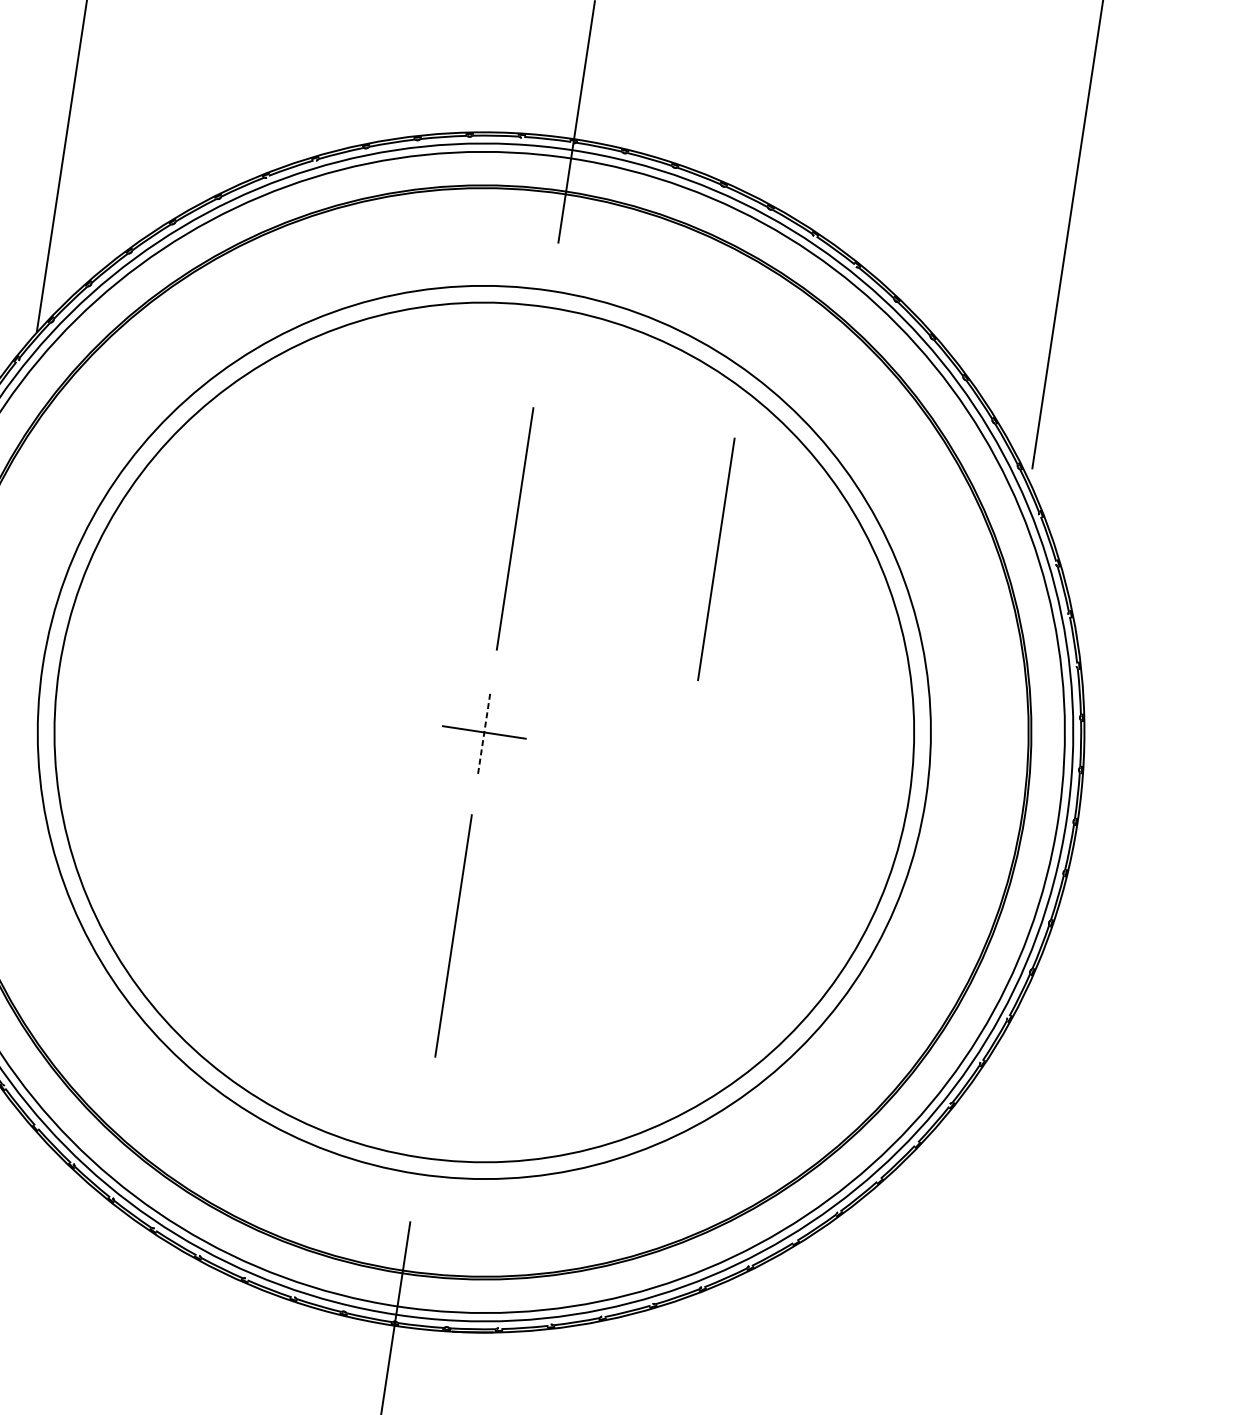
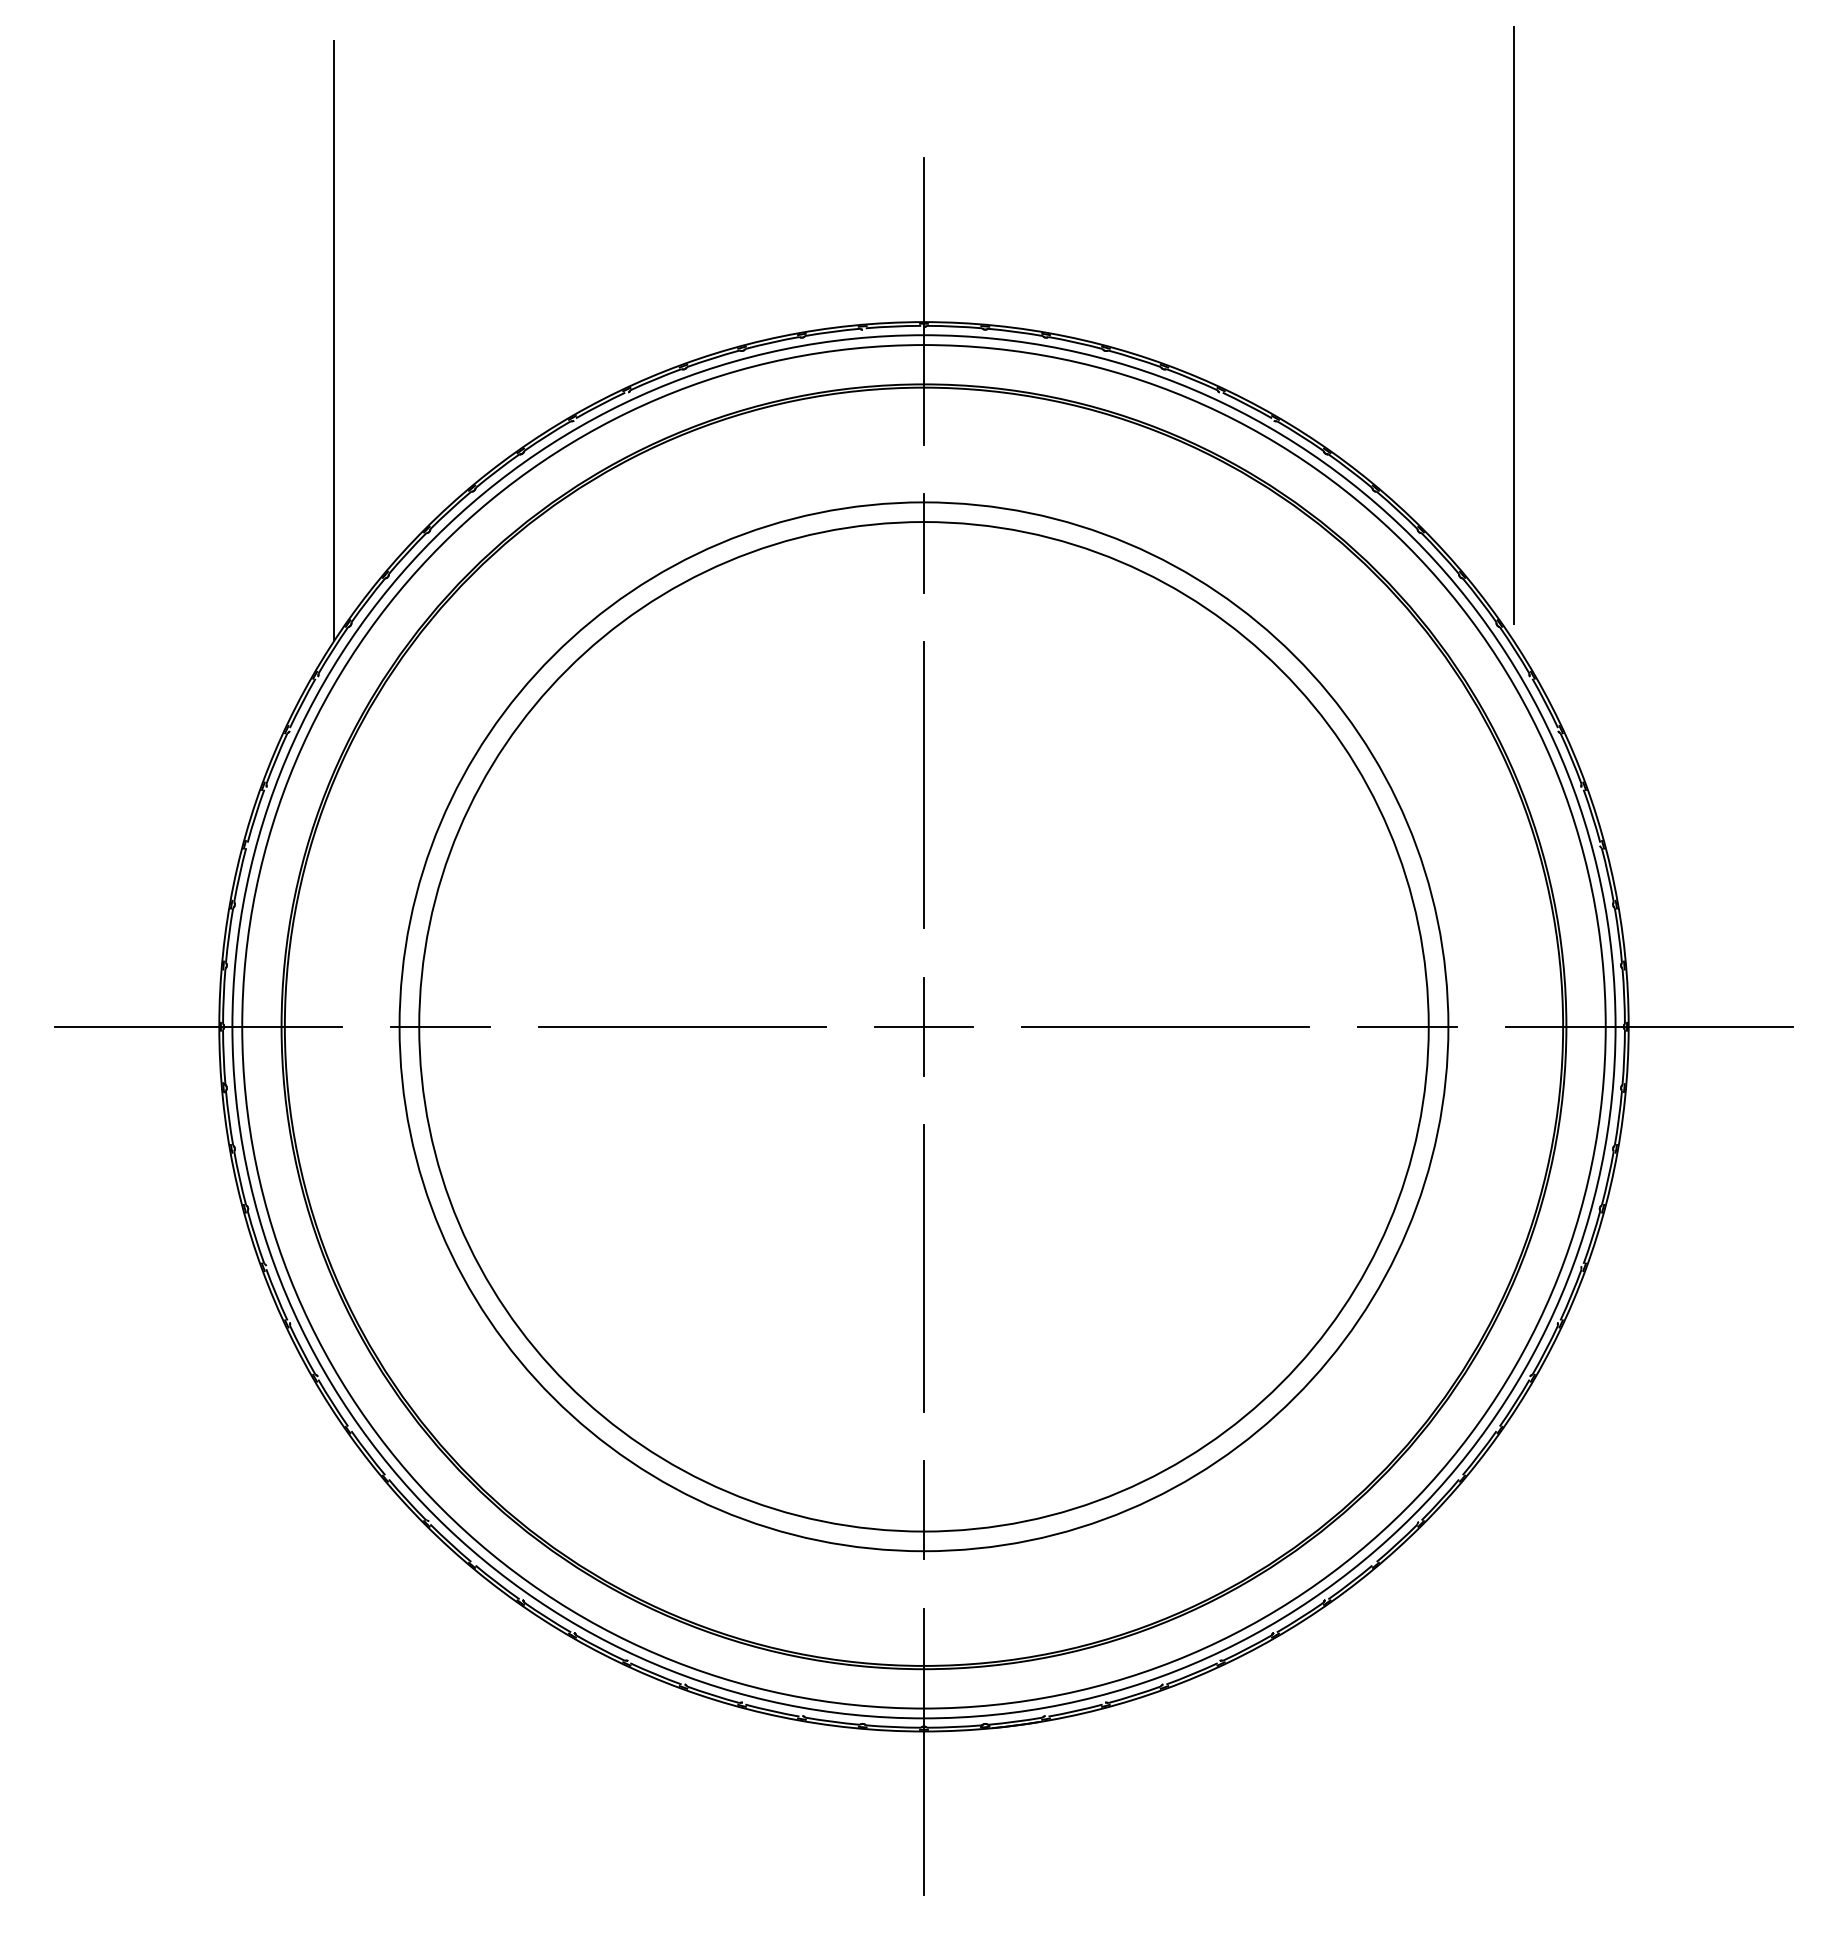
line: (545, 325) -> (923, 543), added
line: (716, 558) -> (1162, 784), removed
line: (77, 670) -> (440, 1026), added
line: (281, 701) -> (682, 1026), added
line: (483, 732) -> (923, 1026), dashed -> solid
line: (687, 762) -> (1165, 1026), added
line: (891, 793) -> (1407, 1026), added
line: (1094, 824) -> (1648, 1026), added
line: (422, 1139) -> (923, 1510), added

